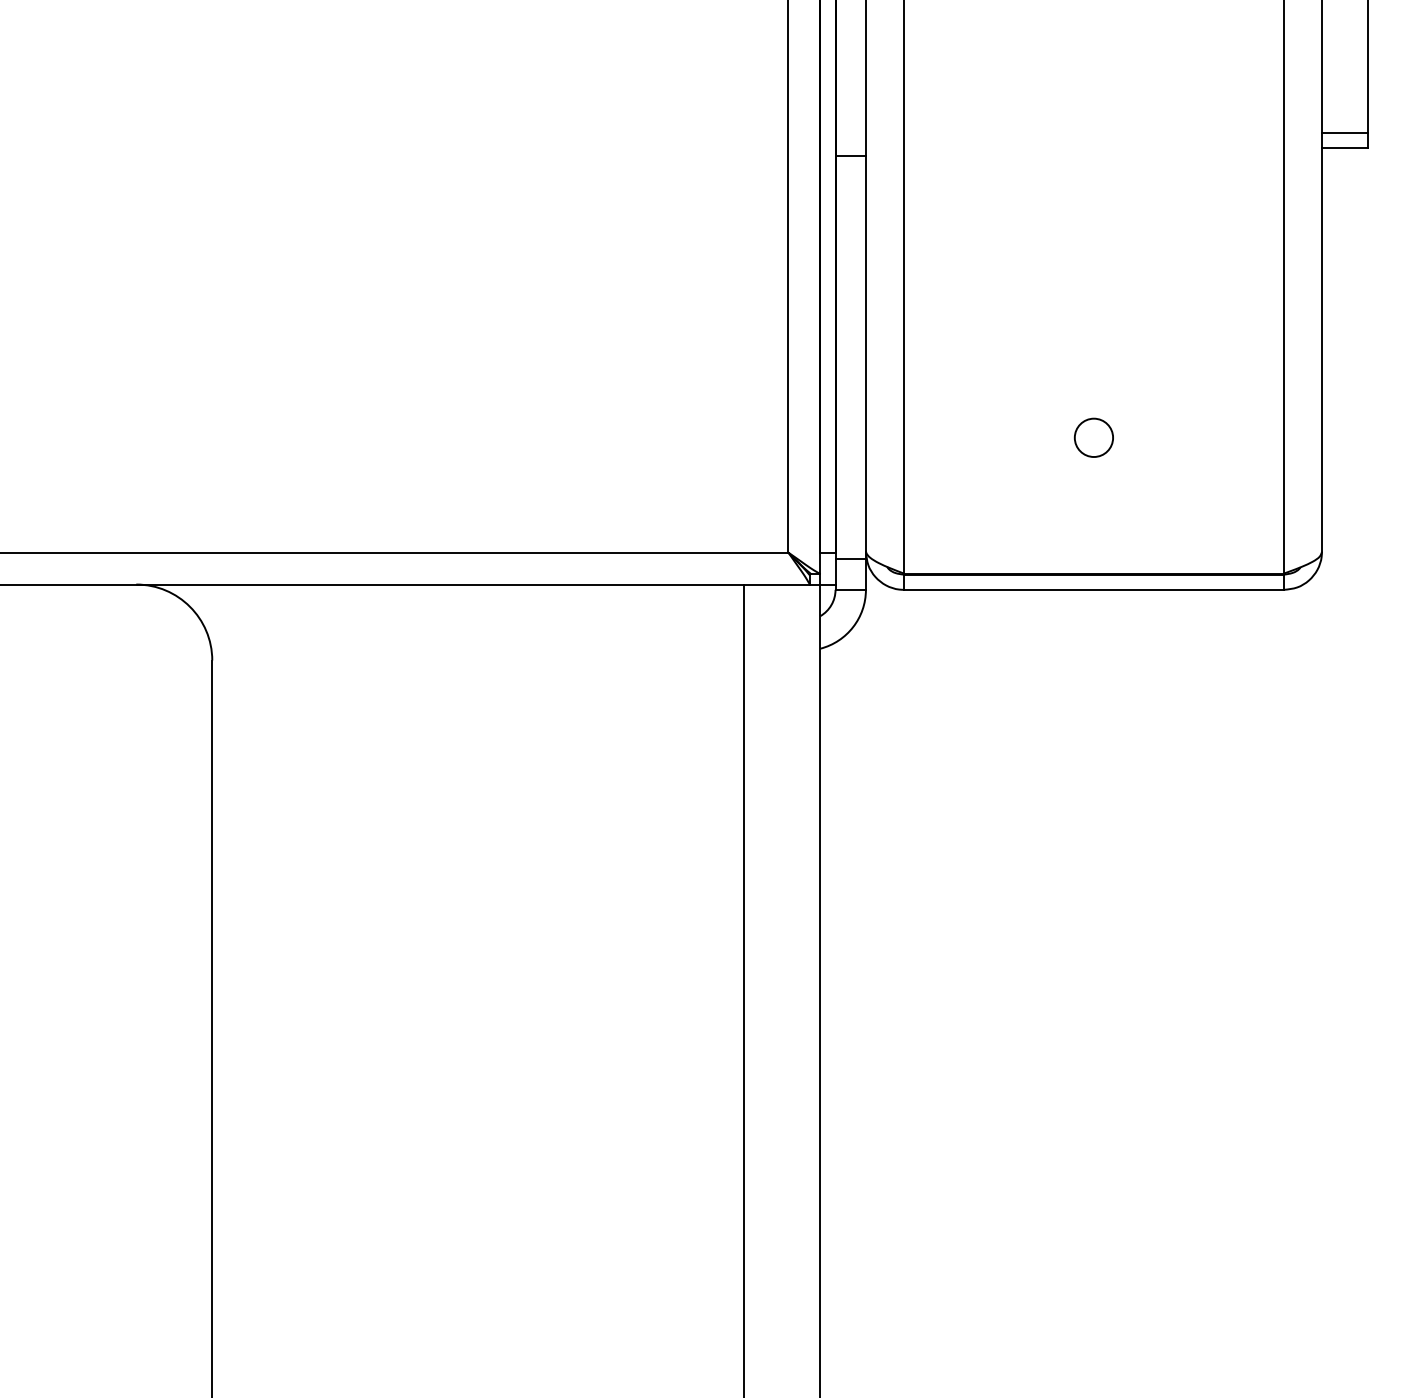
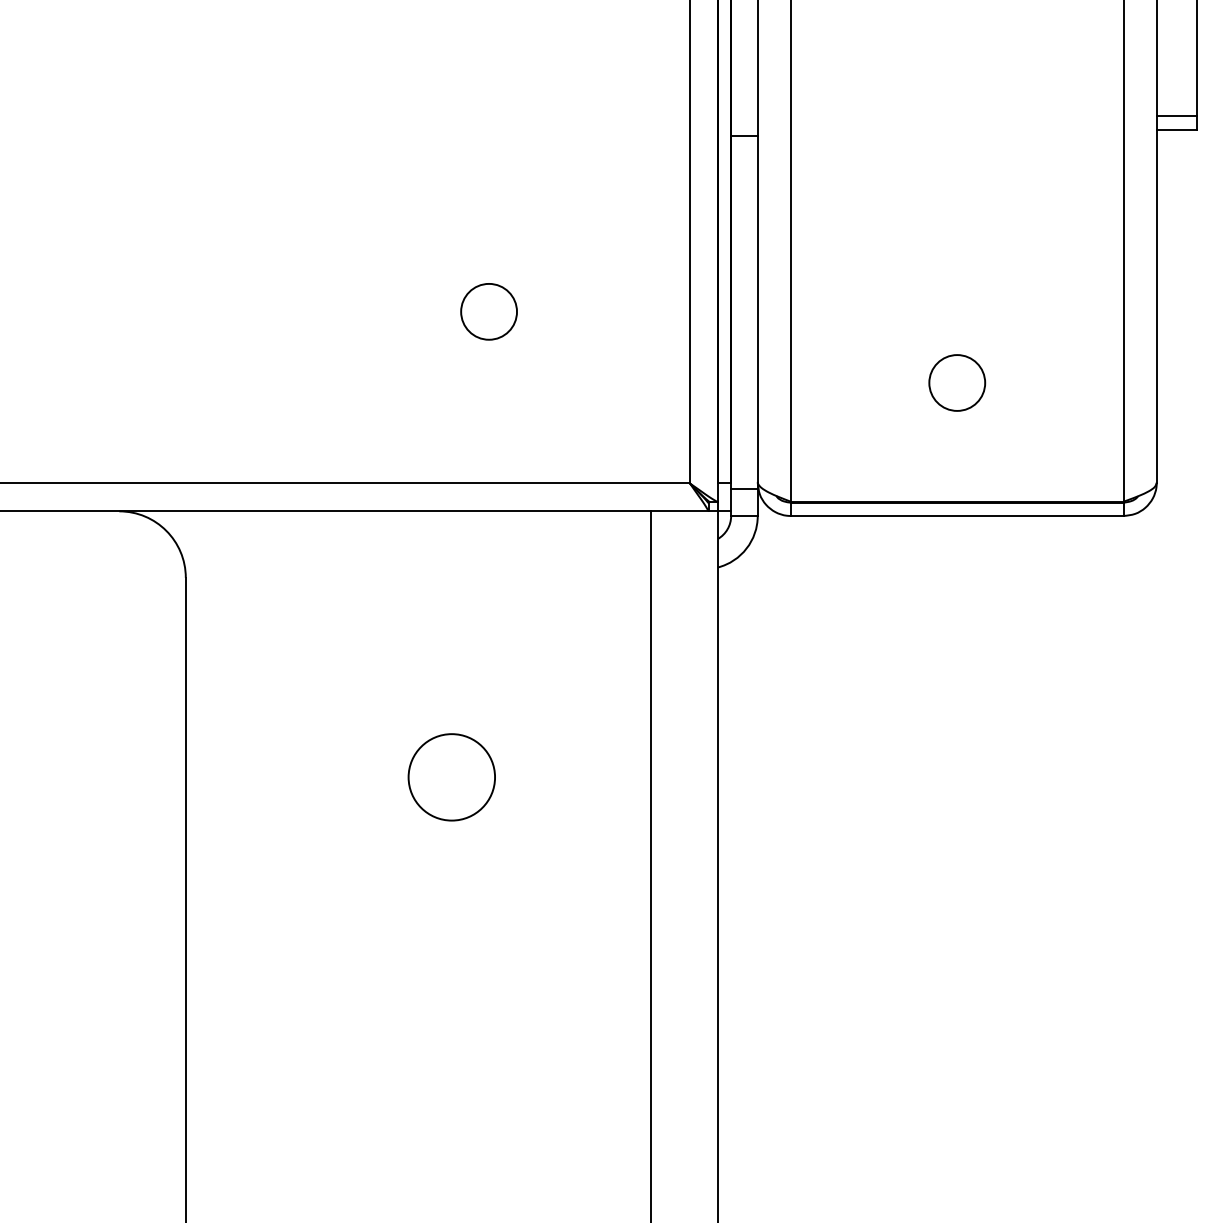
circle: (558, 356) -> (488, 311), added
circle: (1094, 437) -> (957, 382), size x1.67
circle: (515, 888) -> (451, 777), added

